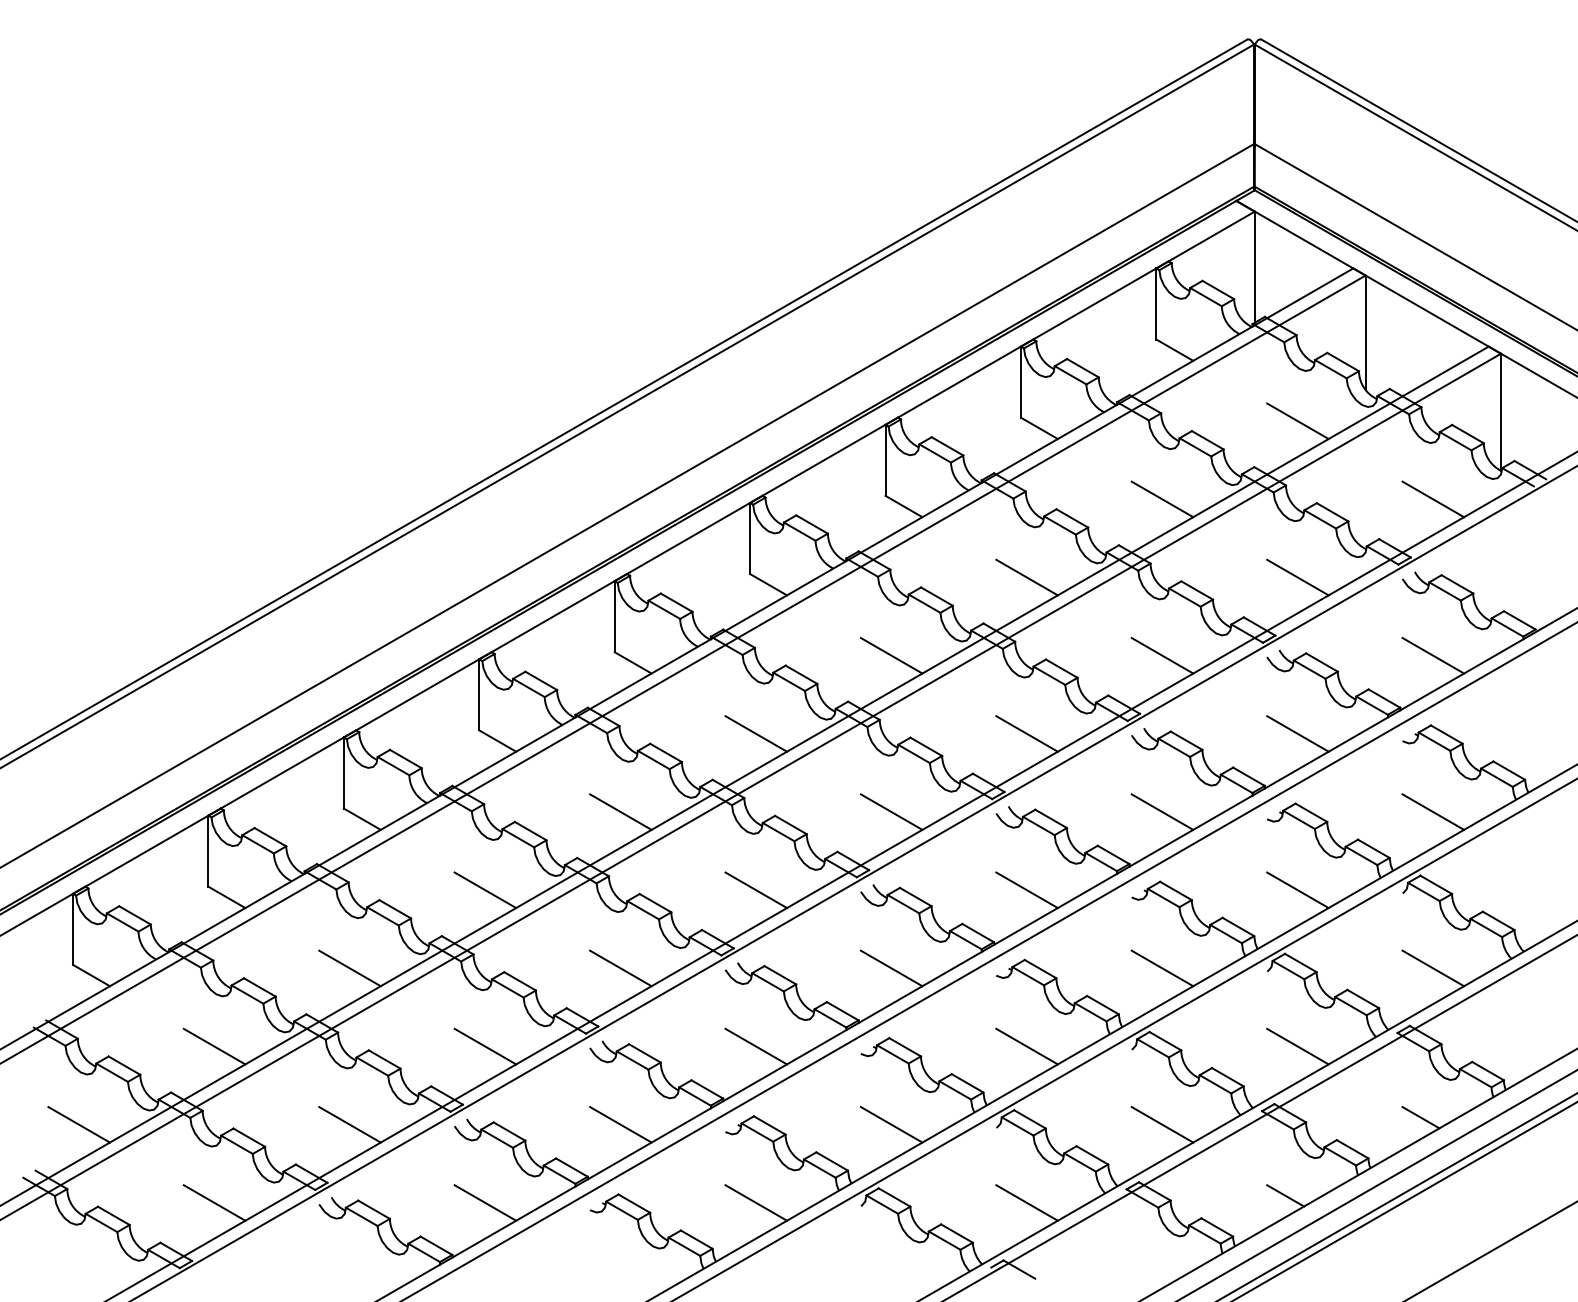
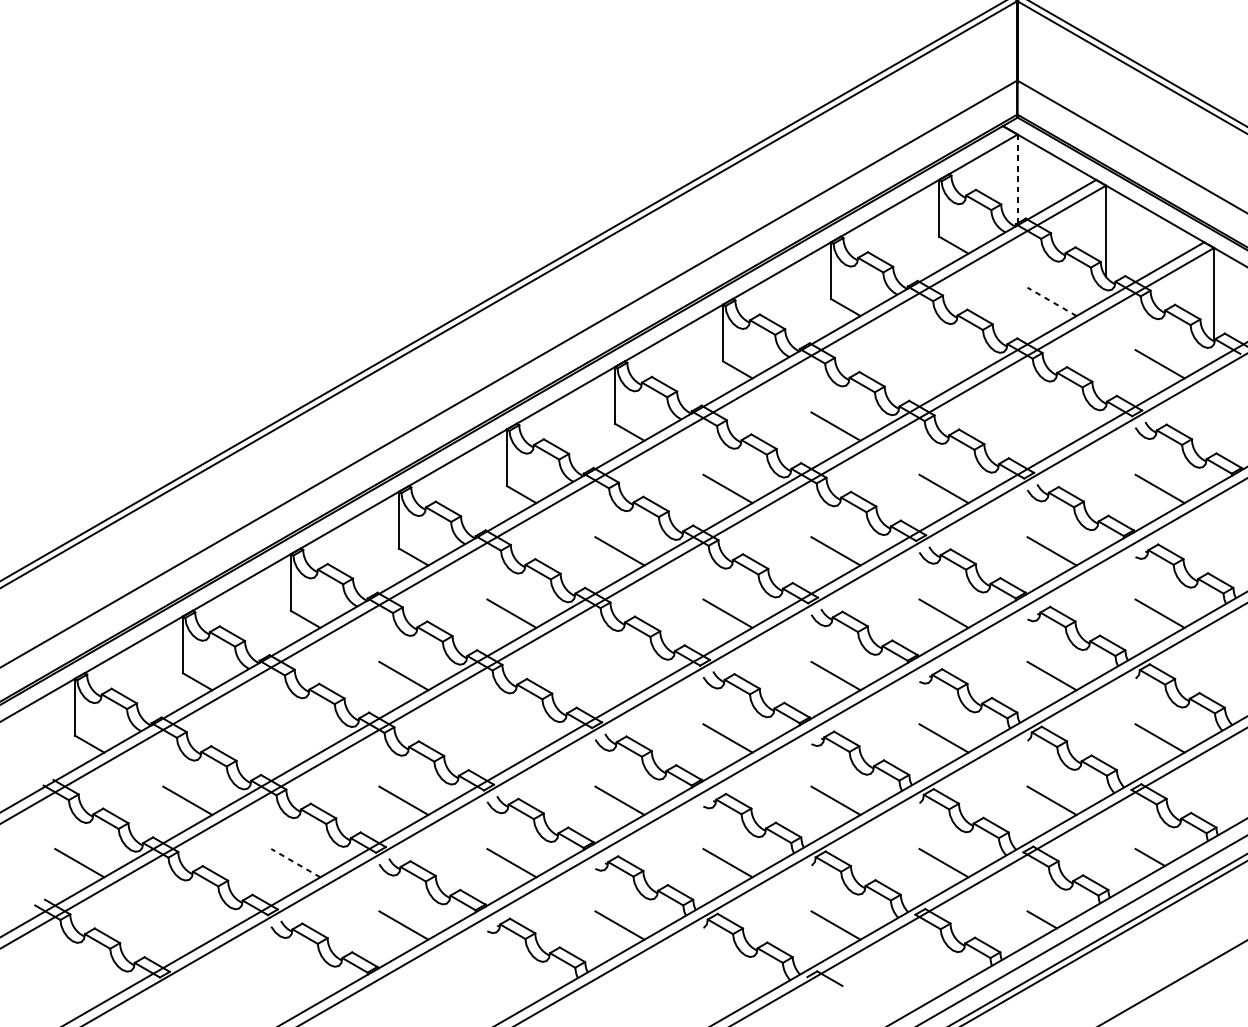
line: (1254, 267) -> (1017, 179), solid -> dashed
line: (1297, 421) -> (1051, 302), solid -> dashed
line: (1162, 499) -> (944, 364), removed
line: (1297, 577) -> (1051, 426), removed
line: (756, 890) -> (620, 676), removed
line: (349, 968) -> (295, 738), removed
line: (620, 968) -> (511, 738), removed
line: (350, 1124) -> (296, 862), solid -> dashed
line: (214, 1202) -> (187, 925), removed

